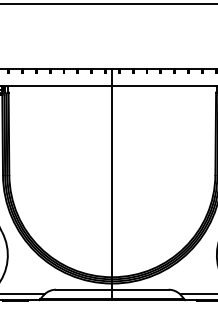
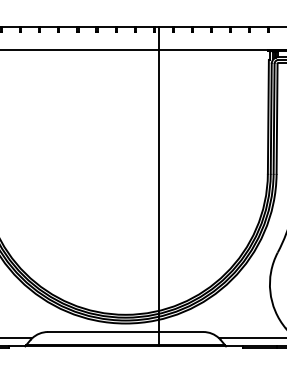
line: (112, 184) -> (158, 186), moved

